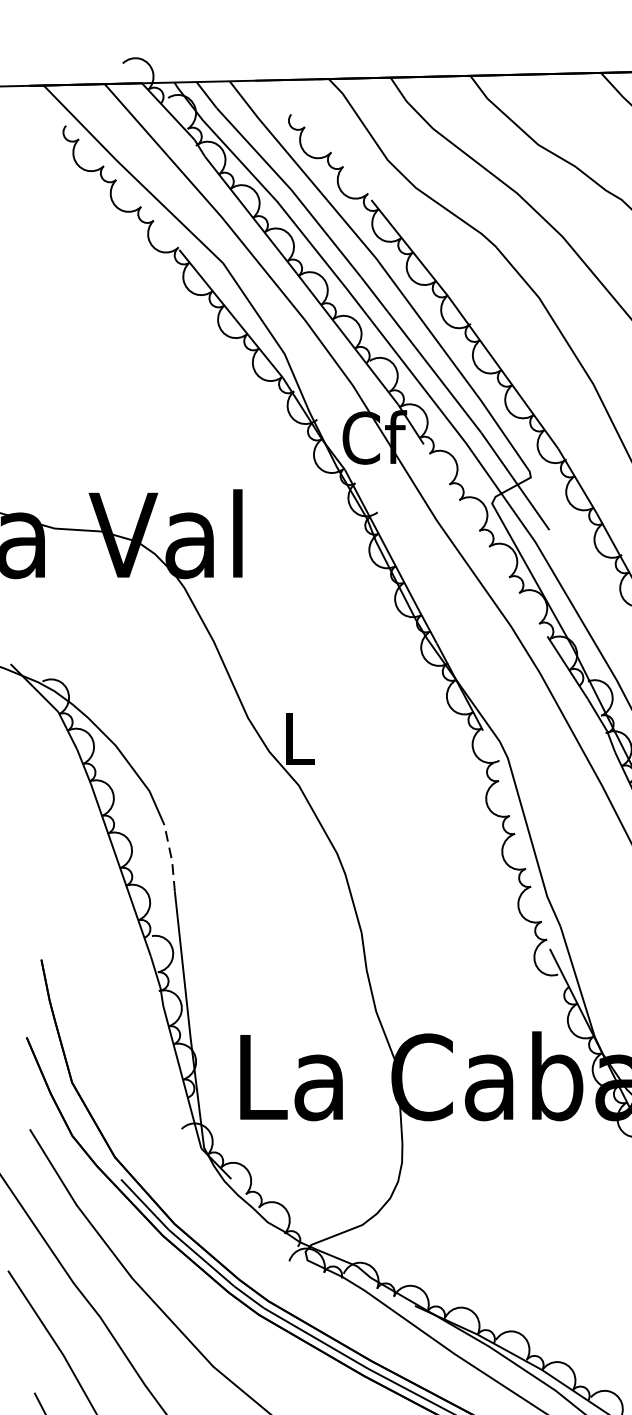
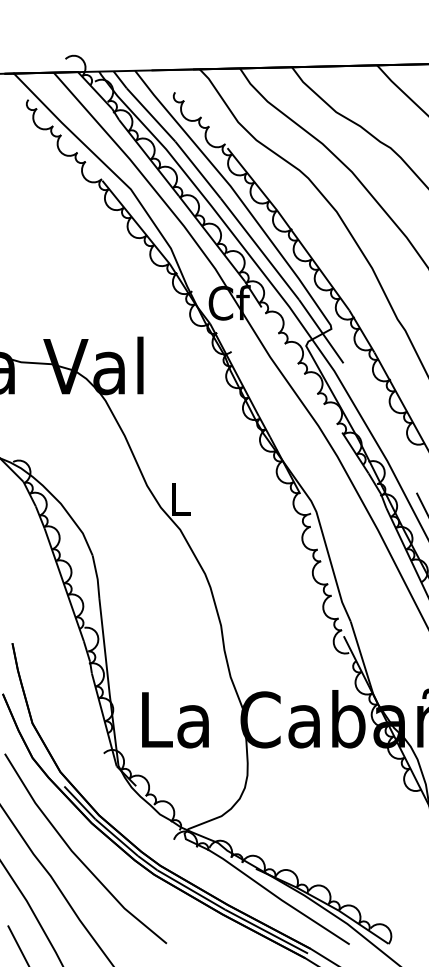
line: (171, 858) -> (97, 577), dashed -> solid

